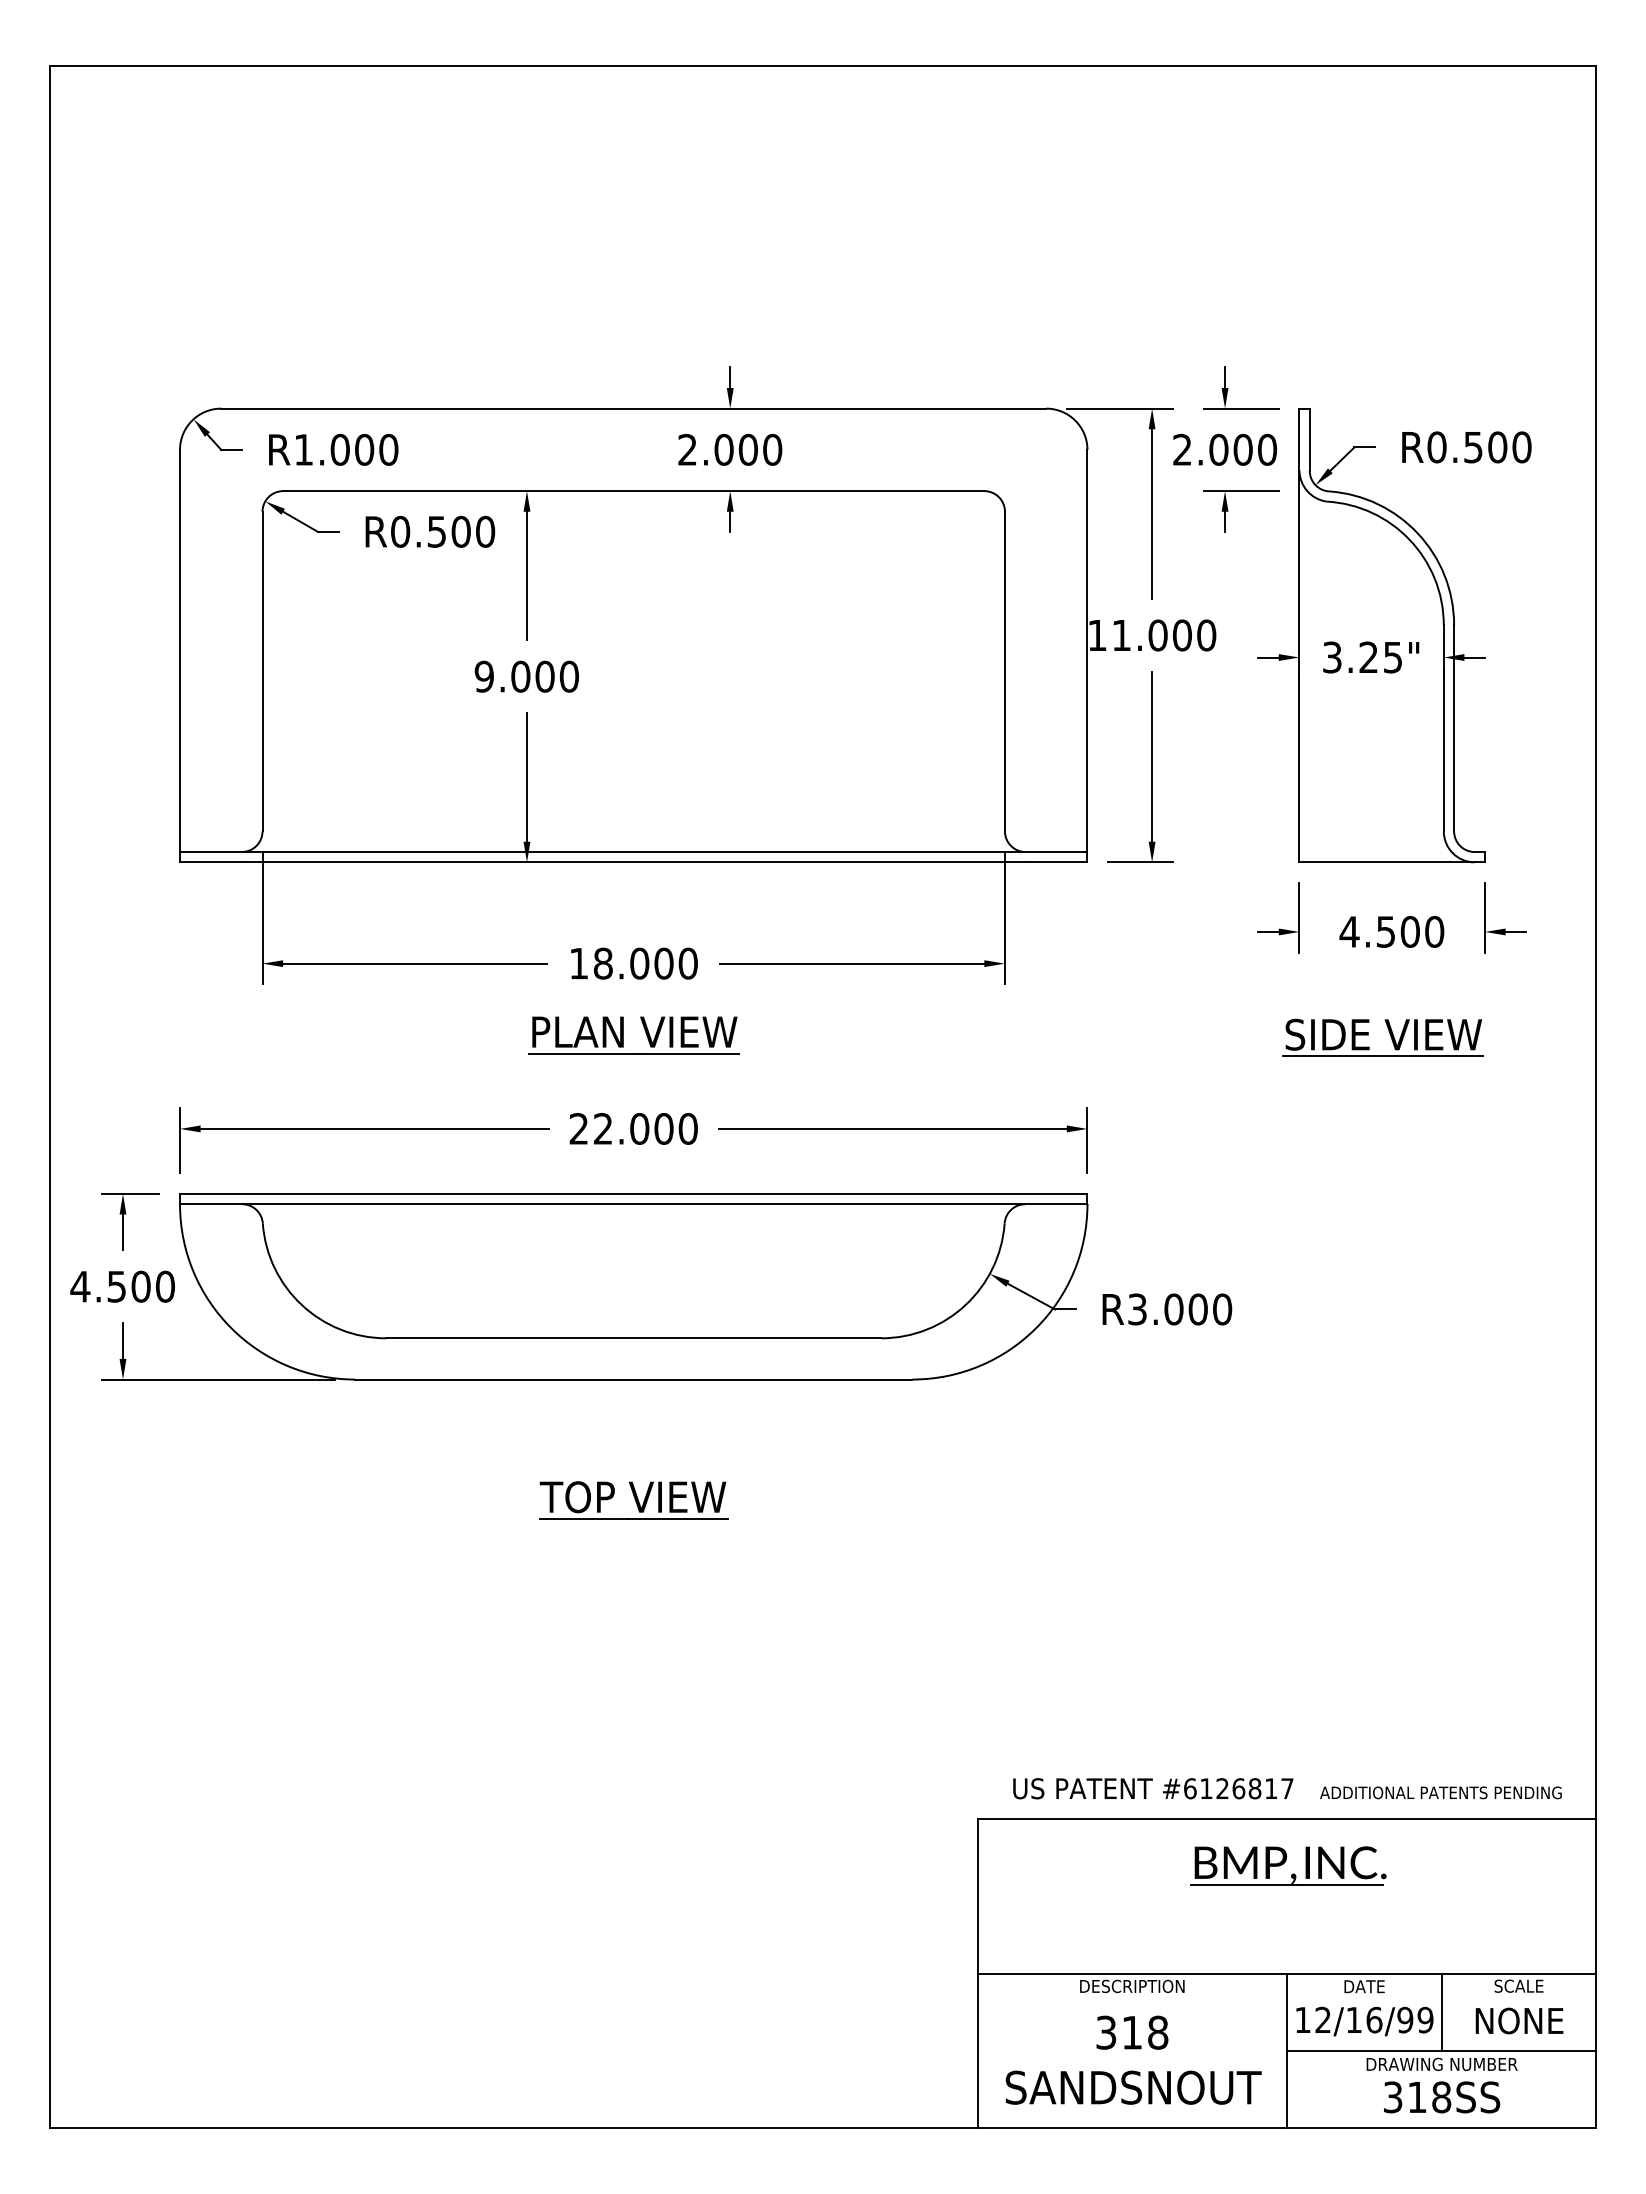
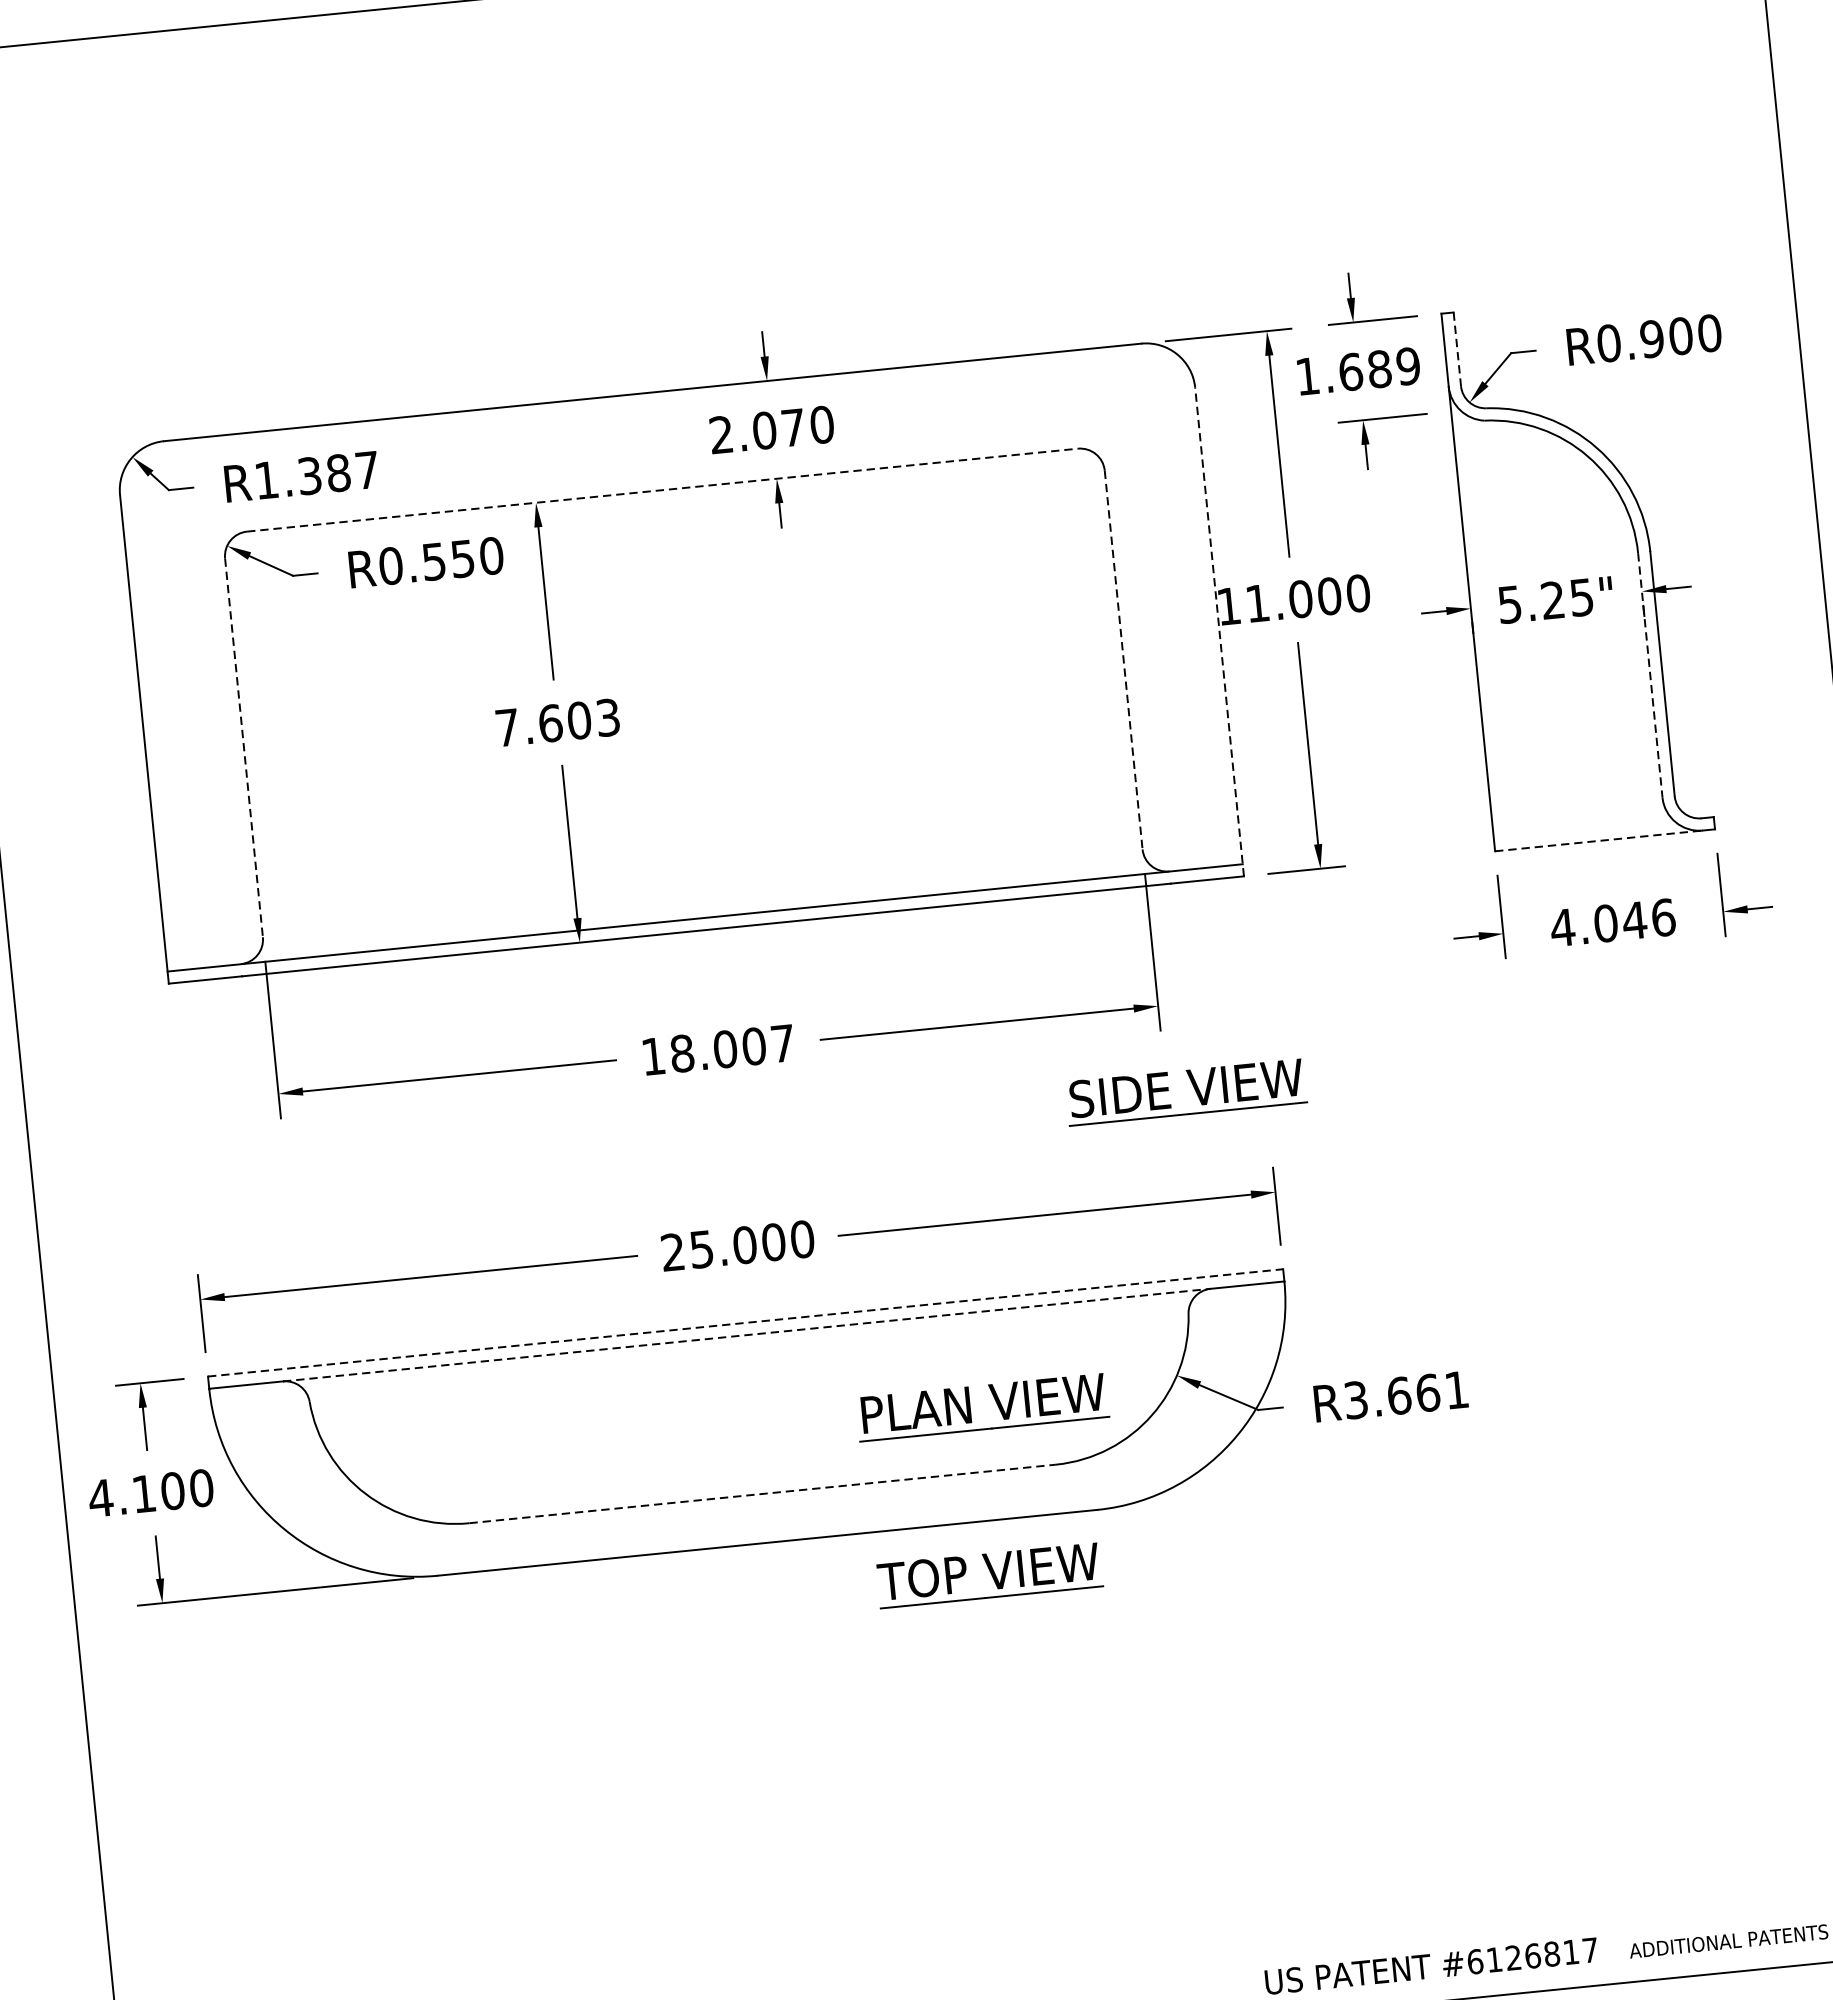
line: (1309, 440) -> (1457, 350), solid -> dashed
text: (1472, 447) -> (1651, 339), R0.500 -> R0.900
text: (364, 449) -> (338, 472), R1.000 -> R1.387
text: (747, 449) -> (792, 427), 2.000 -> 2.070
text: (1225, 449) -> (1358, 370), 2.000 -> 1.689
line: (633, 491) -> (662, 490), solid -> dashed
text: (460, 531) -> (462, 558), R0.500 -> R0.550
line: (1087, 655) -> (1219, 631), solid -> dashed
text: (1332, 656) -> (1509, 603), 3.25" -> 5.25"
line: (262, 671) -> (243, 747), solid -> dashed
line: (1004, 671) -> (1123, 660), solid -> dashed
text: (526, 676) -> (557, 722), 9.000 -> 7.603
line: (1443, 728) -> (1649, 675), solid -> dashed
line: (1387, 862) -> (1599, 841), solid -> dashed
text: (1410, 931) -> (1634, 920), 4.500 -> 4.046
text: (687, 963) -> (782, 1043), 18.000 -> 18.007
part: (1389, 1034) -> (1193, 1087), moved
part: (623, 1035) -> (970, 1408), moved
text: (603, 1128) -> (702, 1248), 22.000 -> 25.000
line: (633, 1193) -> (745, 1322), solid -> dashed
line: (634, 1204) -> (747, 1335), solid -> dashed
text: (116, 1286) -> (143, 1493), 4.500 -> 4.100
text: (1198, 1309) -> (1428, 1393), R3.000 -> R3.661
line: (634, 1338) -> (763, 1494), solid -> dashed
part: (633, 1500) -> (989, 1575), moved

